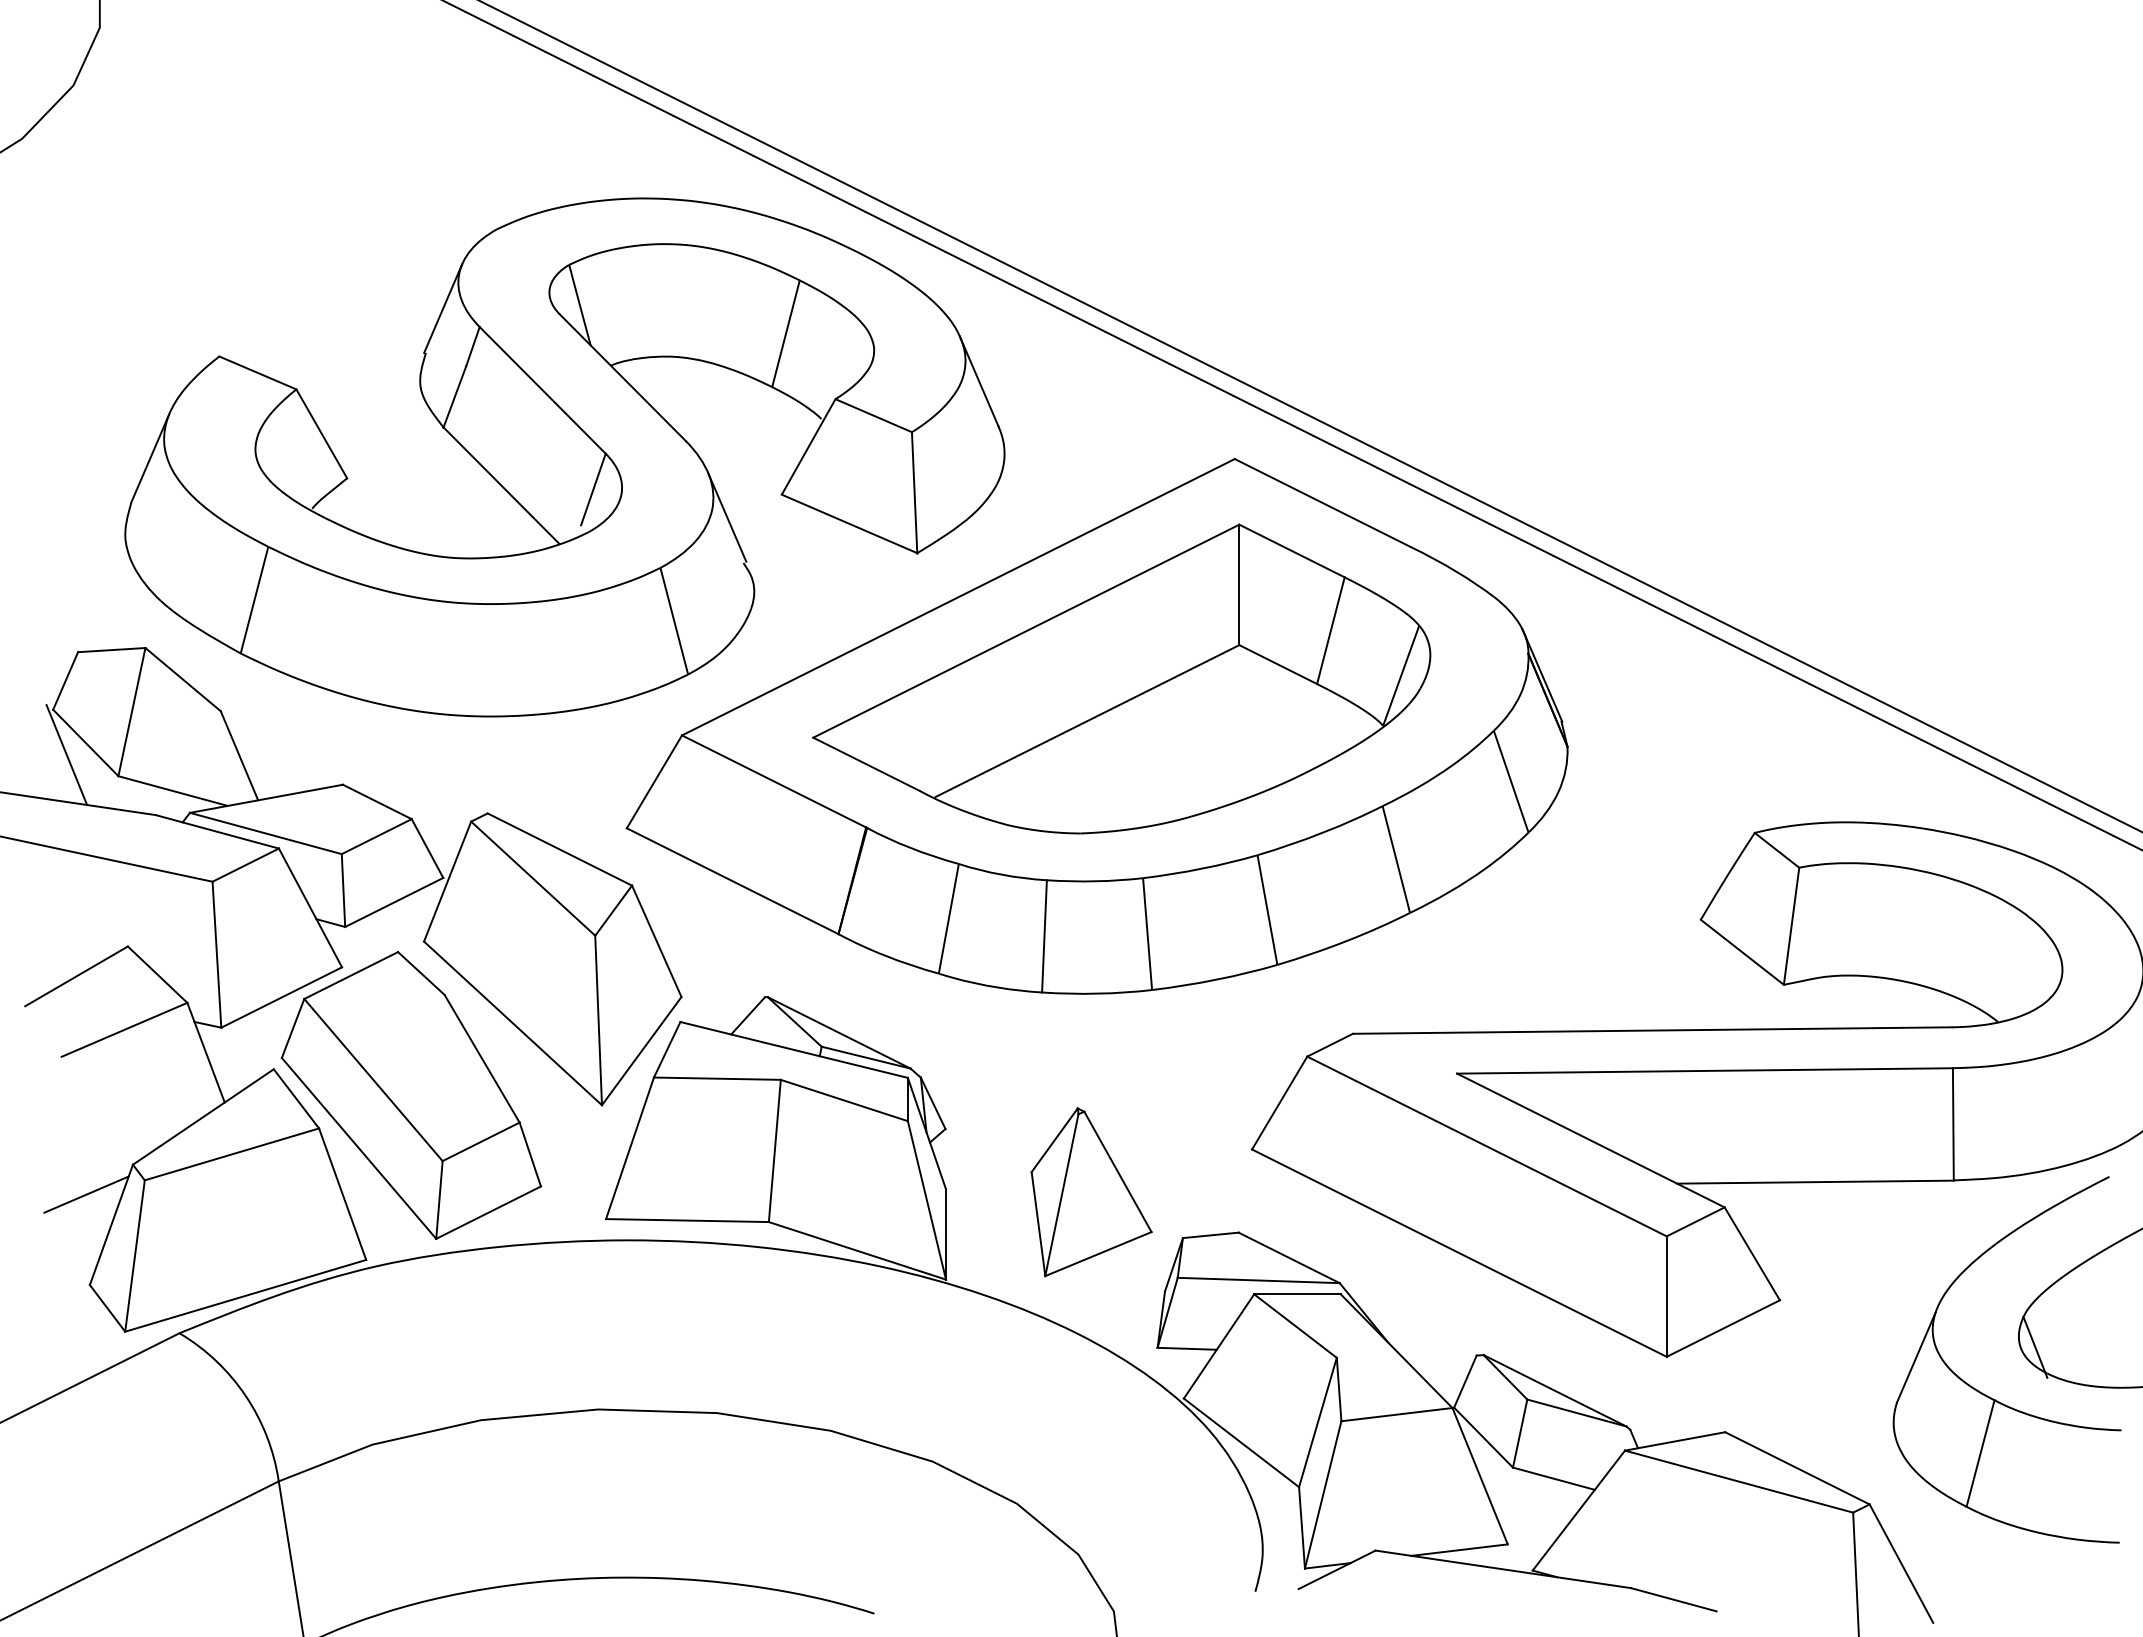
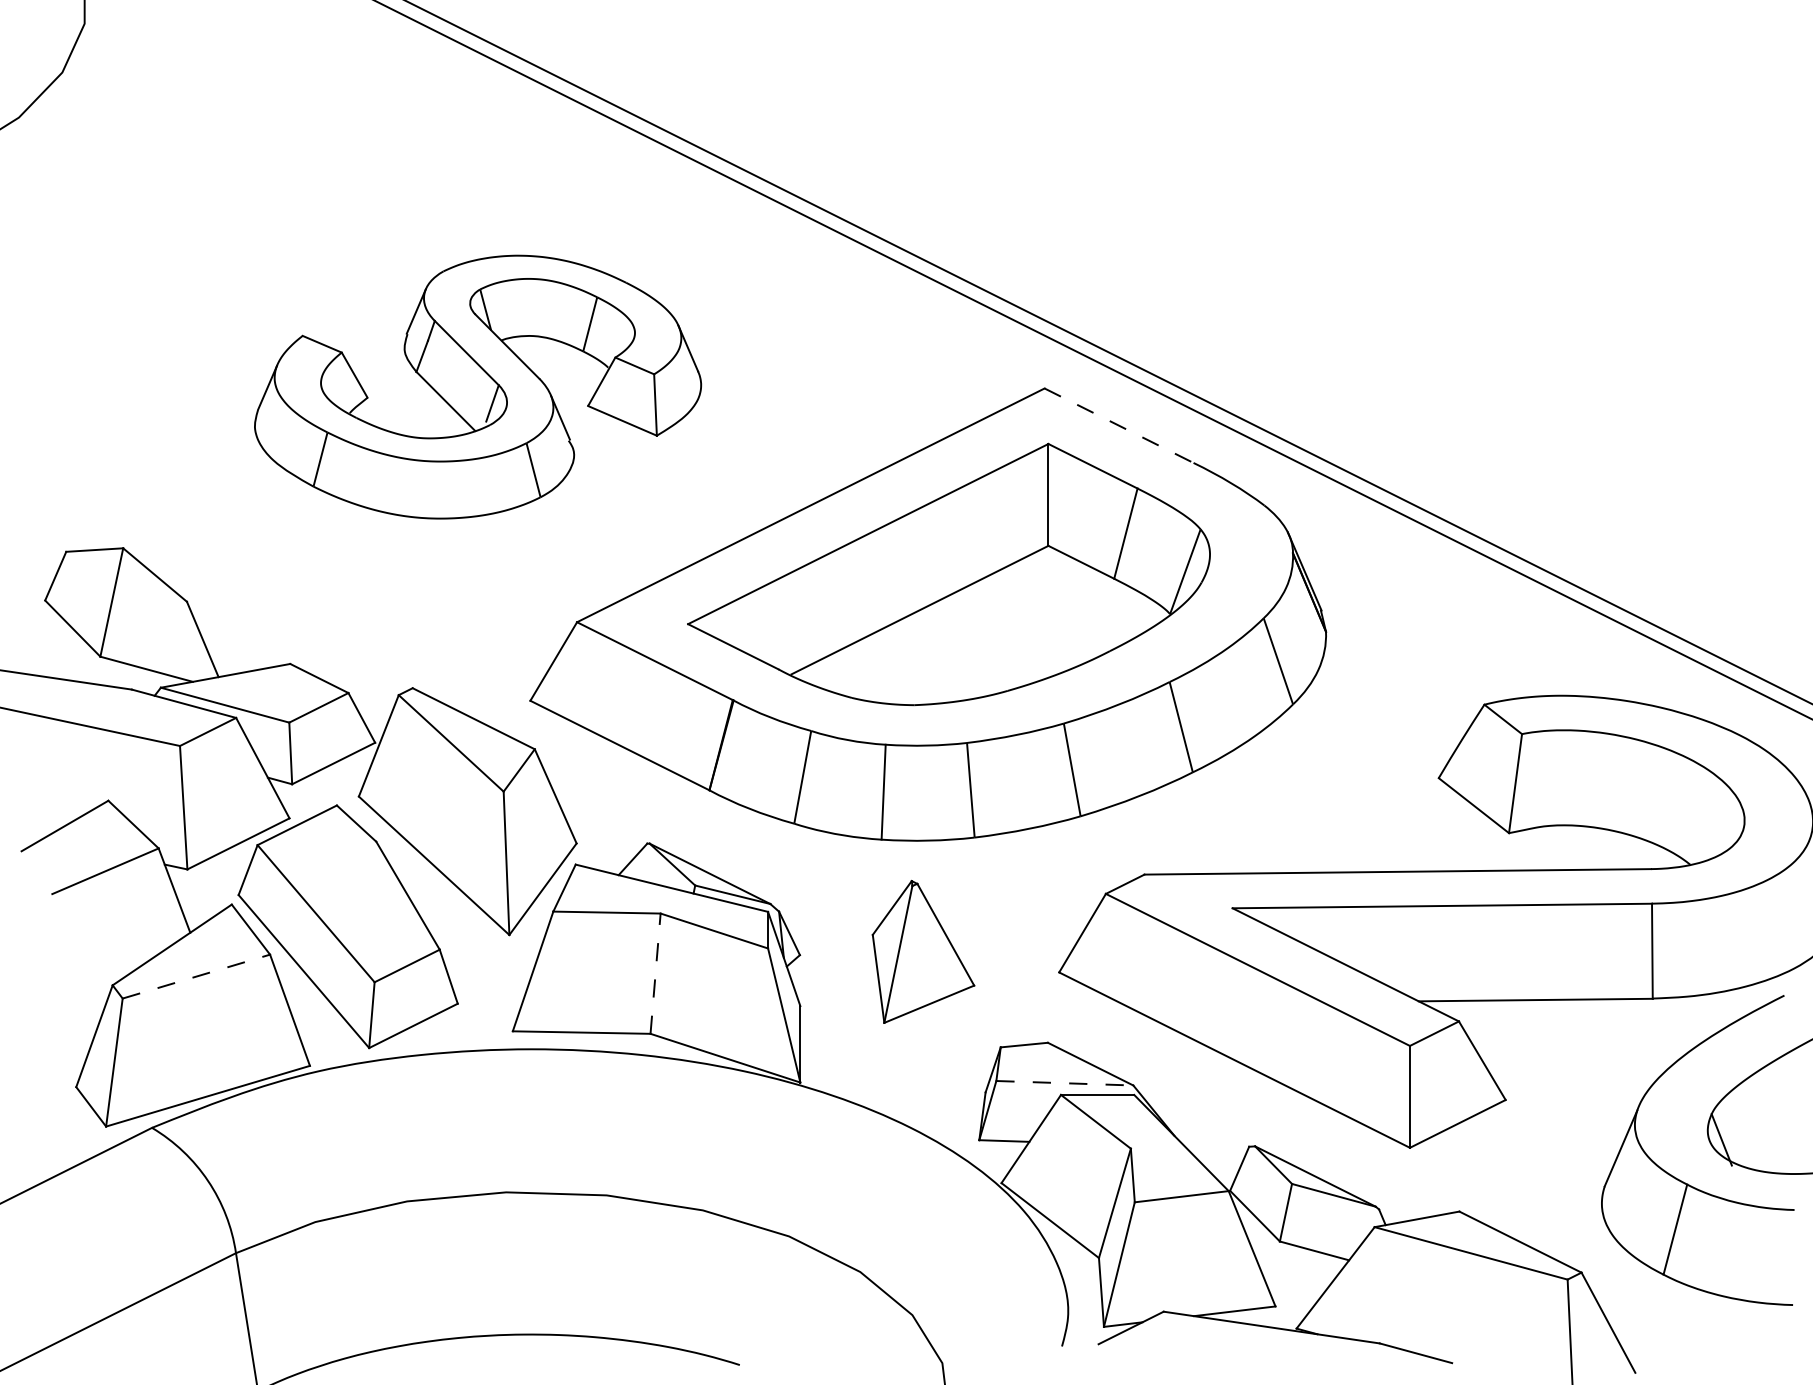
part: (564, 457) -> (477, 387), size x0.6
line: (1323, 503) -> (1119, 426), solid -> dashed
line: (66, 755) -> (56, 639), removed
line: (774, 1150) -> (655, 973), solid -> dashed
line: (231, 1154) -> (196, 976), solid -> dashed
part: (1091, 1192) -> (923, 952), moved
line: (86, 1194) -> (73, 1010), removed
line: (1259, 1280) -> (1065, 1083), solid -> dashed

